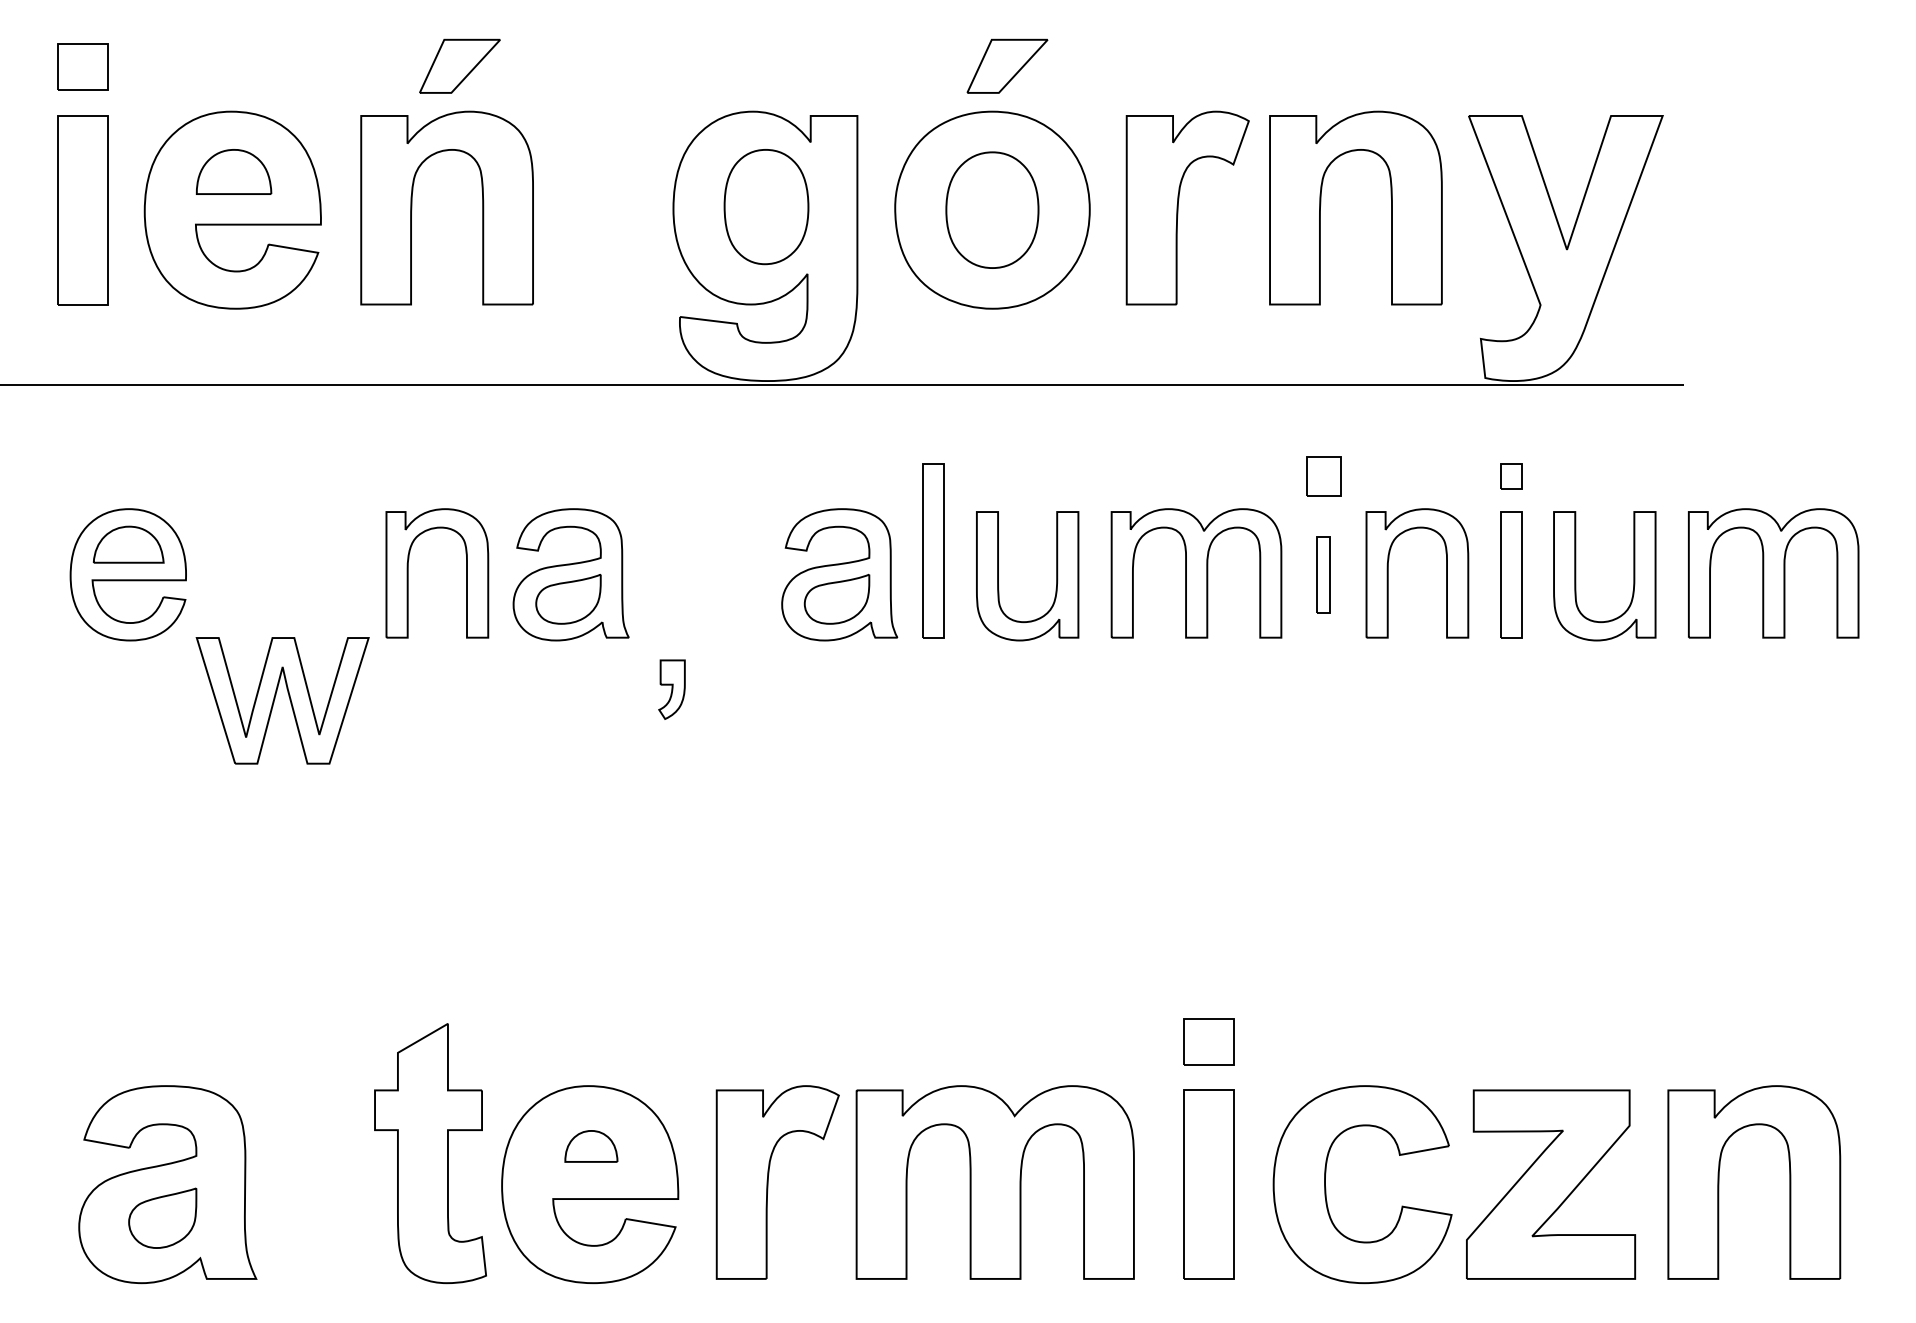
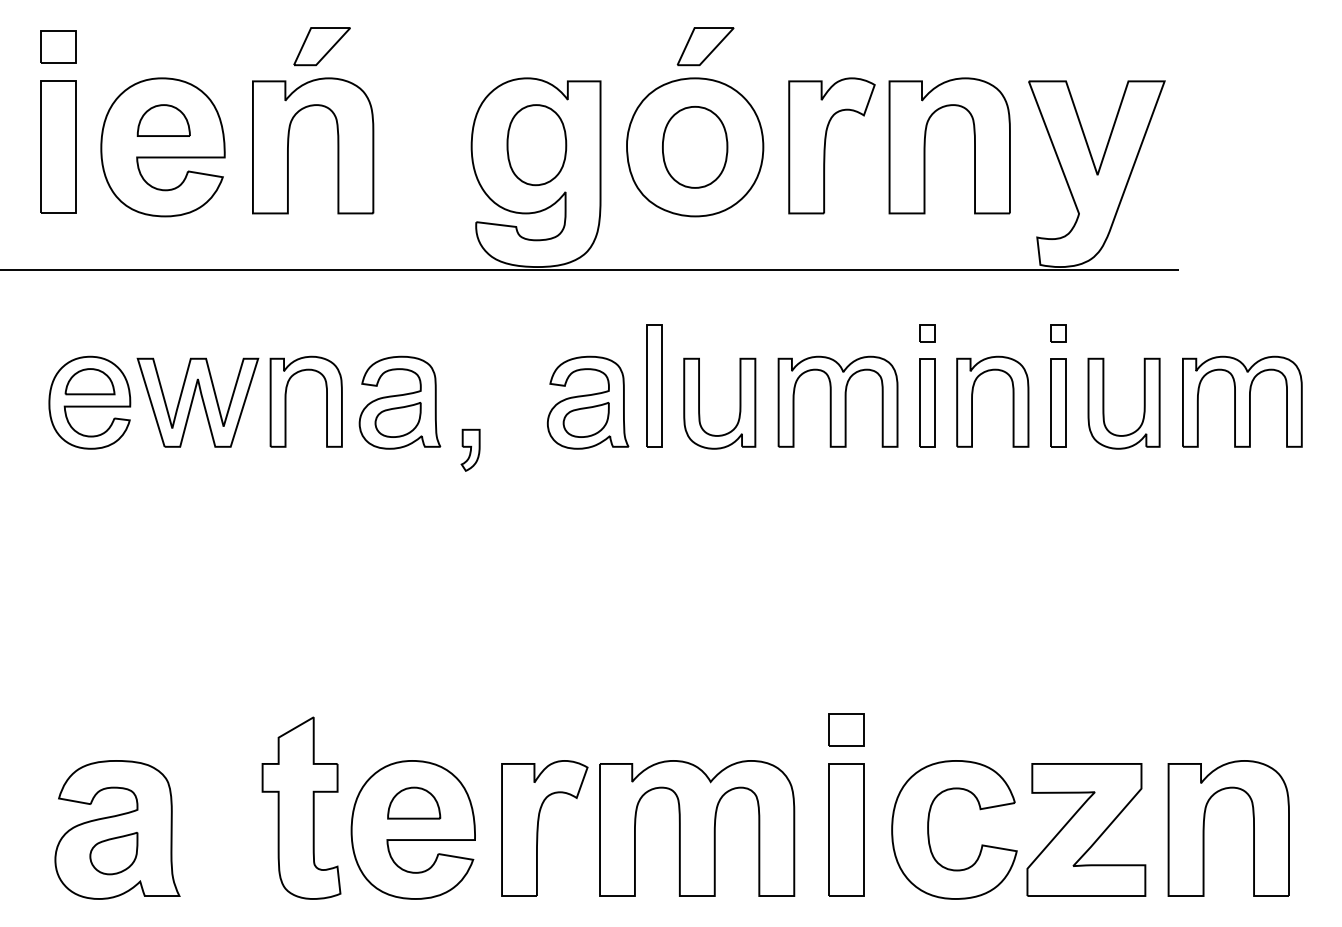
part: (1323, 476) -> (927, 333), size x0.62
part: (1323, 574) -> (927, 402), size x1.67
part: (671, 689) -> (470, 450), moved
part: (289, 700) -> (202, 402), moved
part: (591, 1146) -> (414, 803), size x1.43

